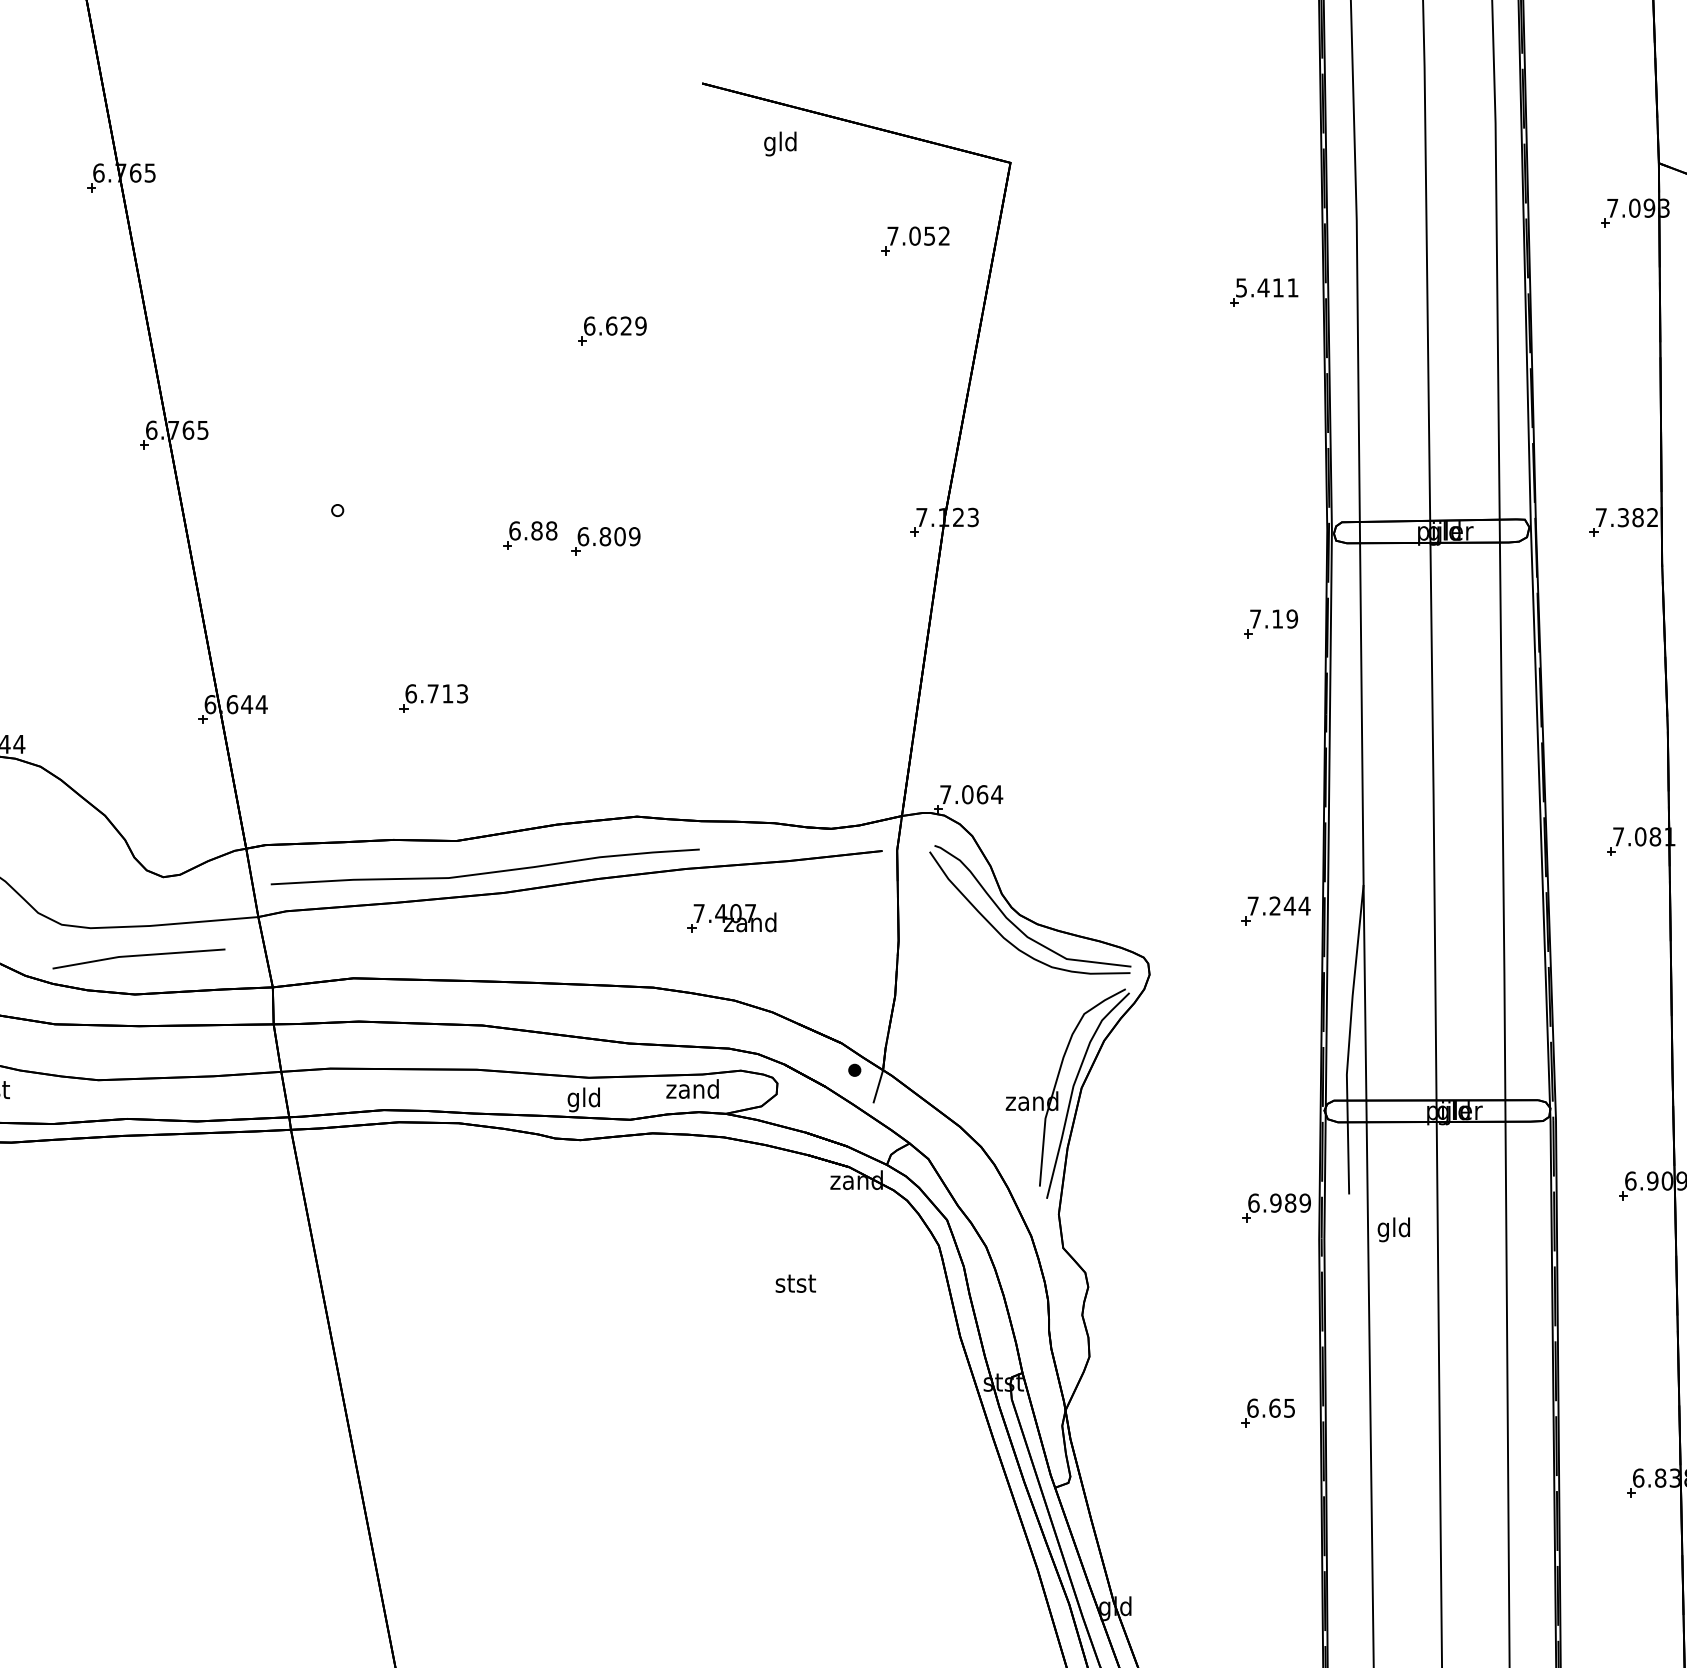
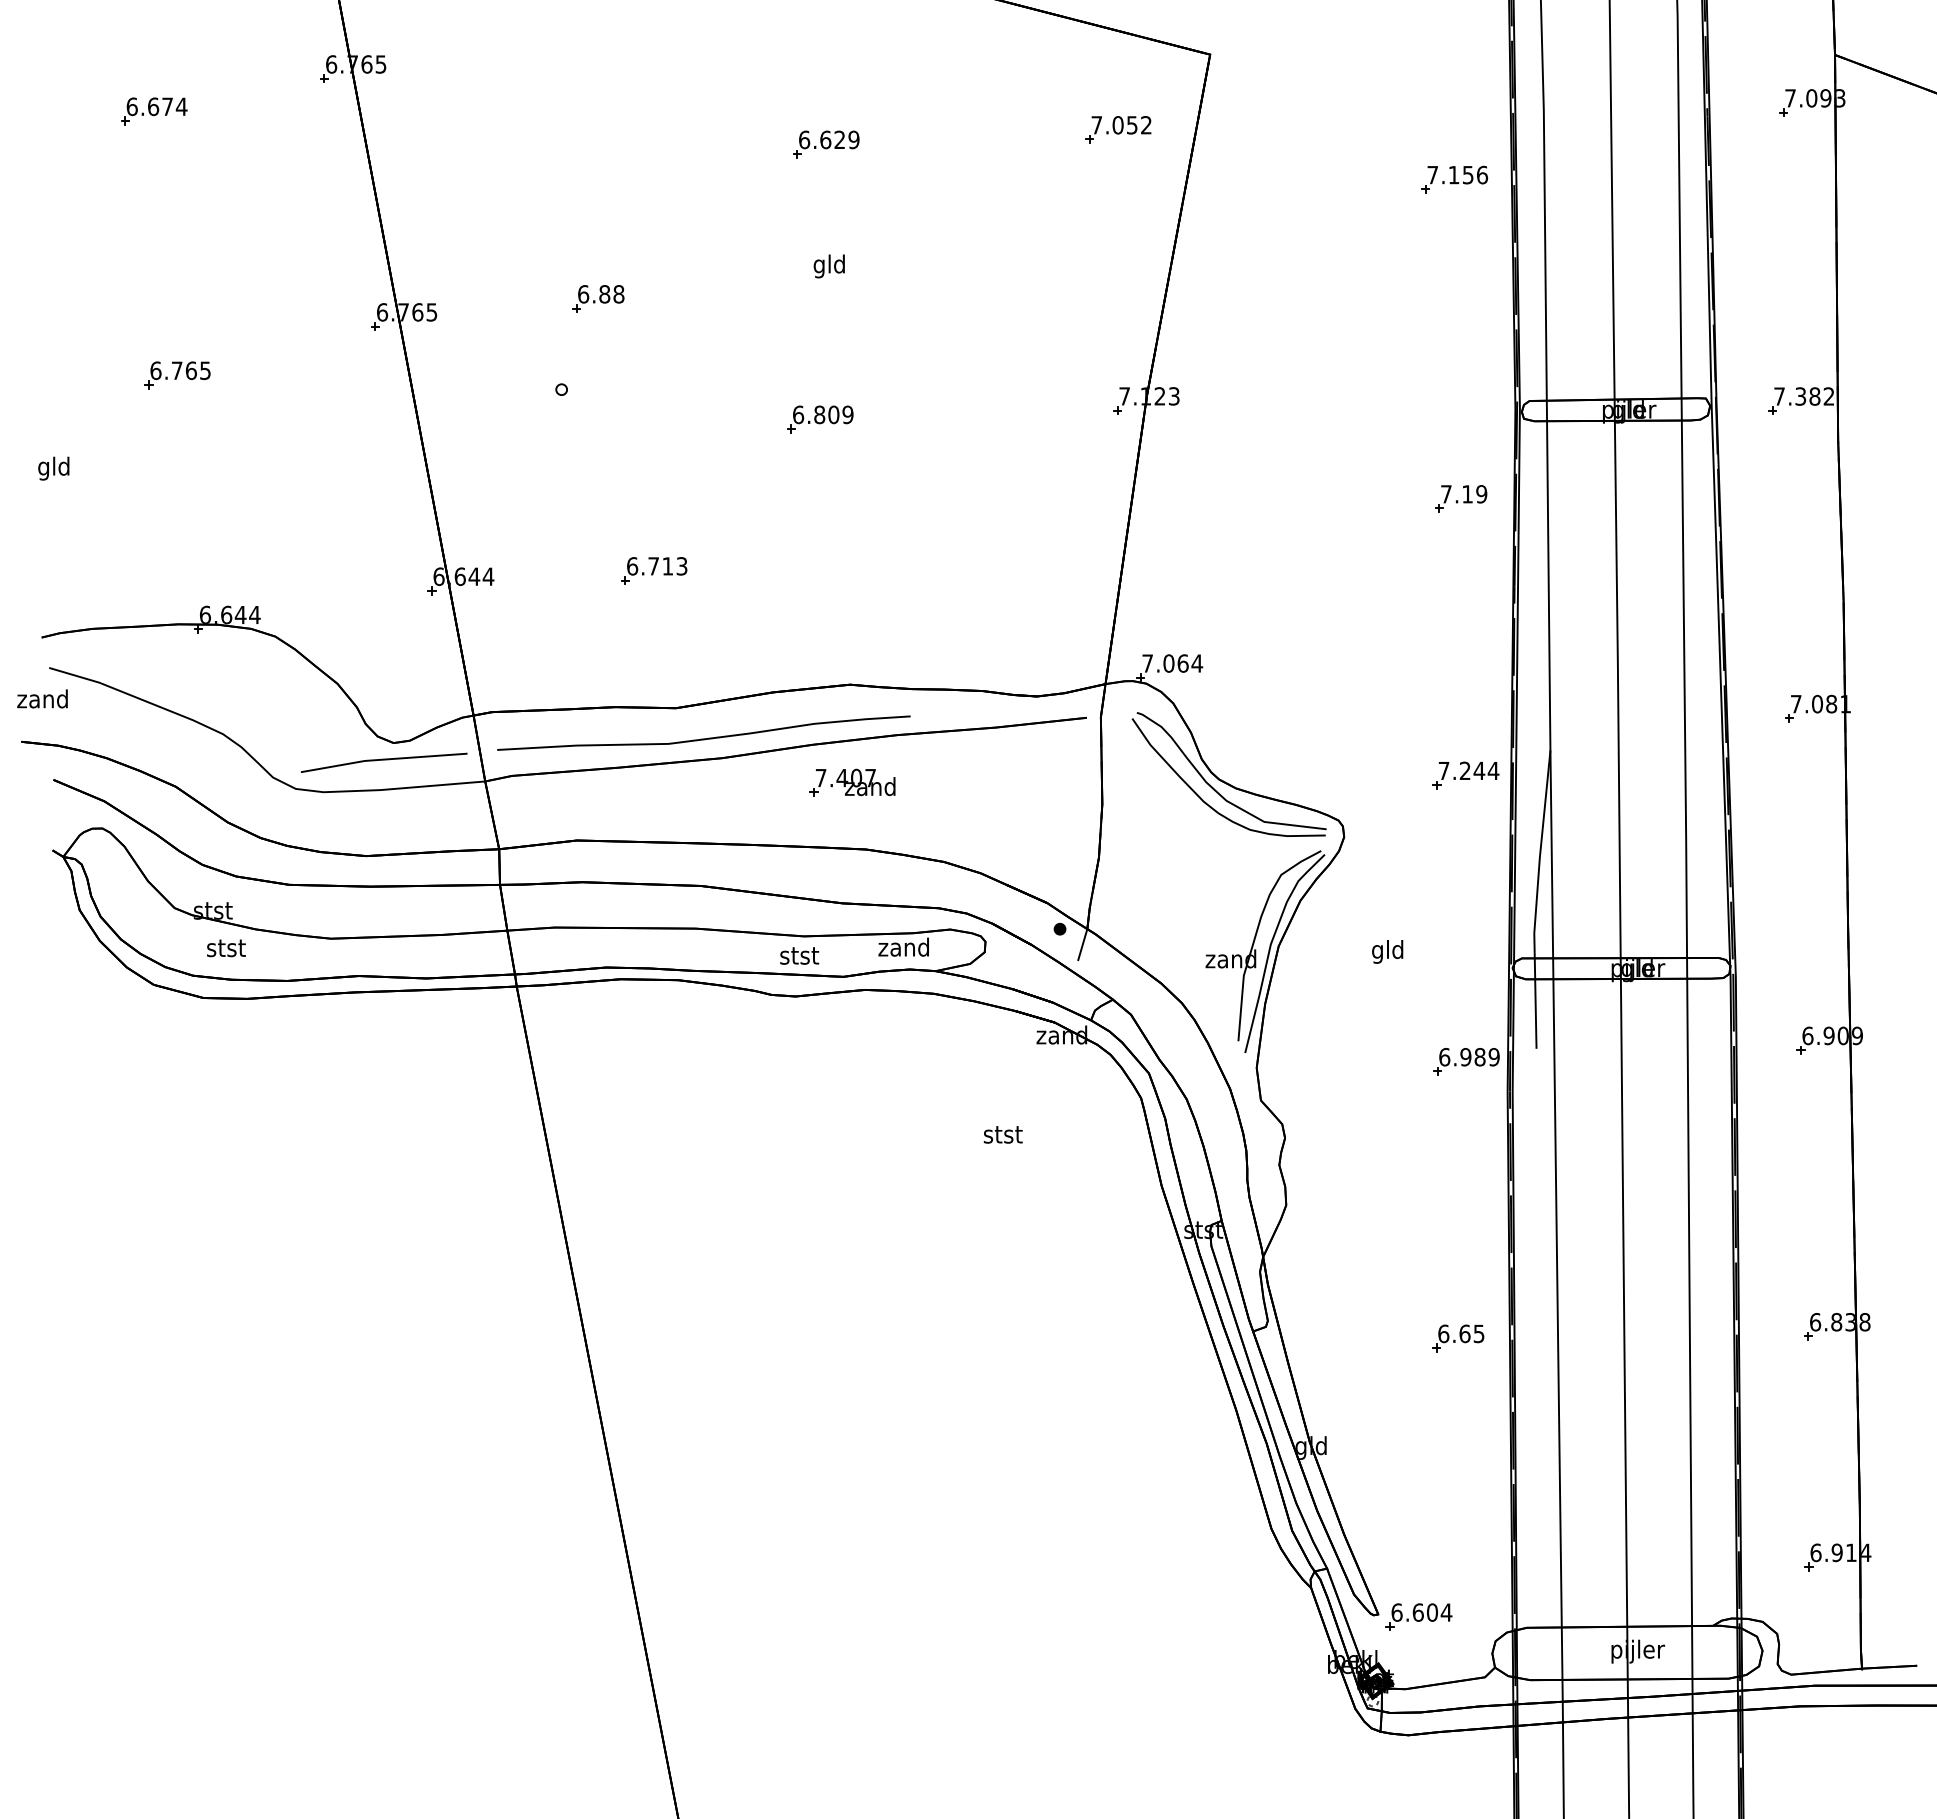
text: (779, 144) -> (828, 266), moved
text: (1267, 287) -> (1457, 174), 5.411 -> 7.156
part: (612, 330) -> (826, 144), moved
part: (530, 535) -> (598, 298), moved
part: (731, 918) -> (852, 782), moved
line: (138, 956) -> (383, 760), moved
text: (584, 1099) -> (799, 957), gld -> stst
text: (1393, 1229) -> (1387, 951), moved
part: (1268, 1413) -> (1458, 1338), moved

